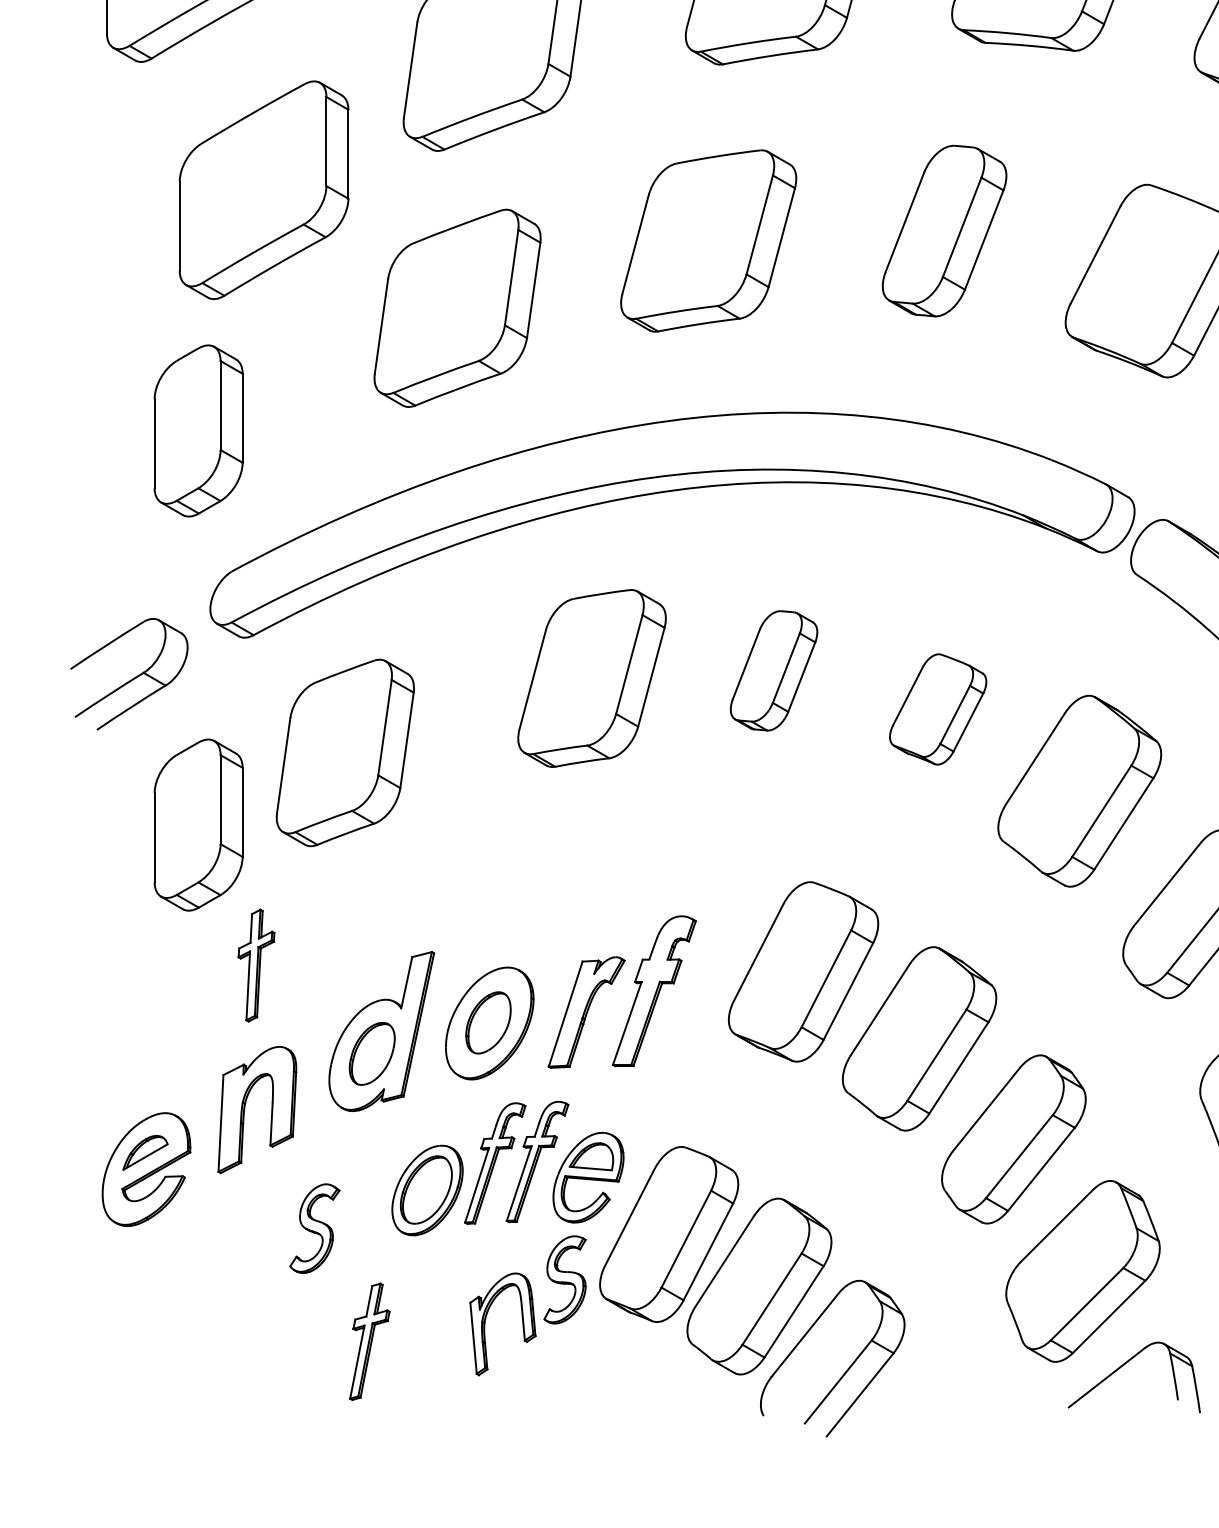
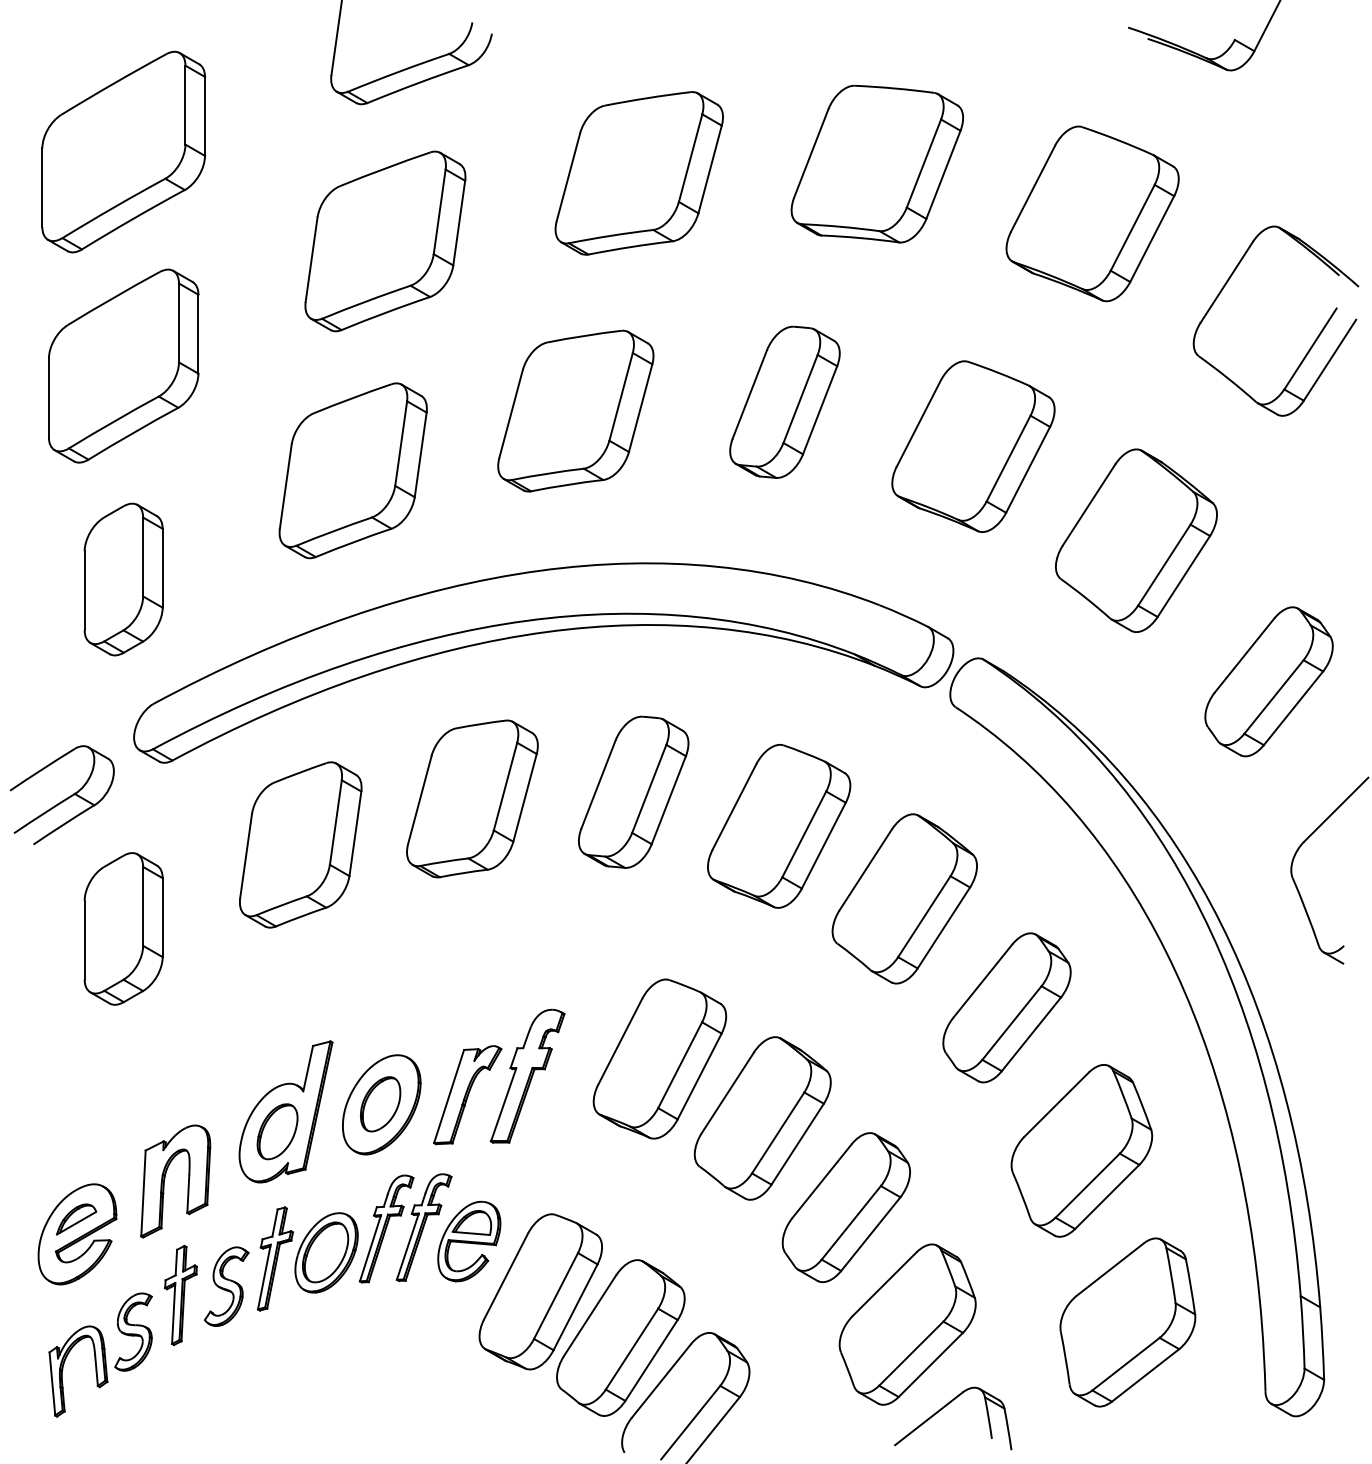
part: (263, 189) -> (123, 365), moved
part: (773, 670) -> (633, 791), size x1.43
part: (938, 709) -> (779, 826), size x1.67
part: (345, 752) -> (300, 844), moved
part: (255, 965) -> (180, 1295), moved
part: (527, 1305) -> (100, 1354), moved
part: (369, 1341) -> (275, 1258), moved

